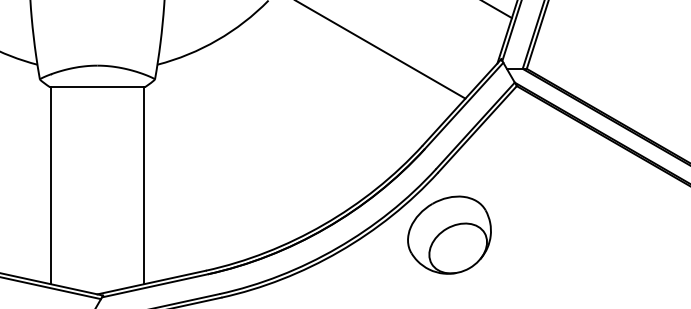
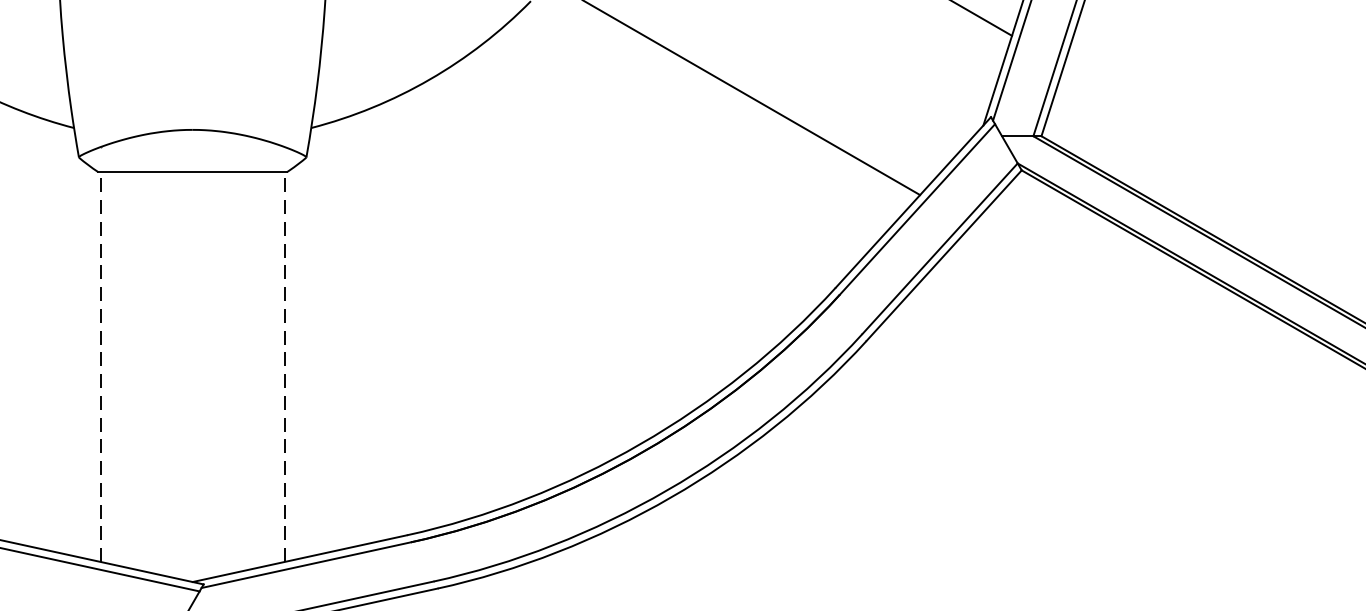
line: (50, 185) -> (99, 366), solid -> dashed
line: (143, 185) -> (283, 366), solid -> dashed
part: (449, 234) -> (888, 463), removed

